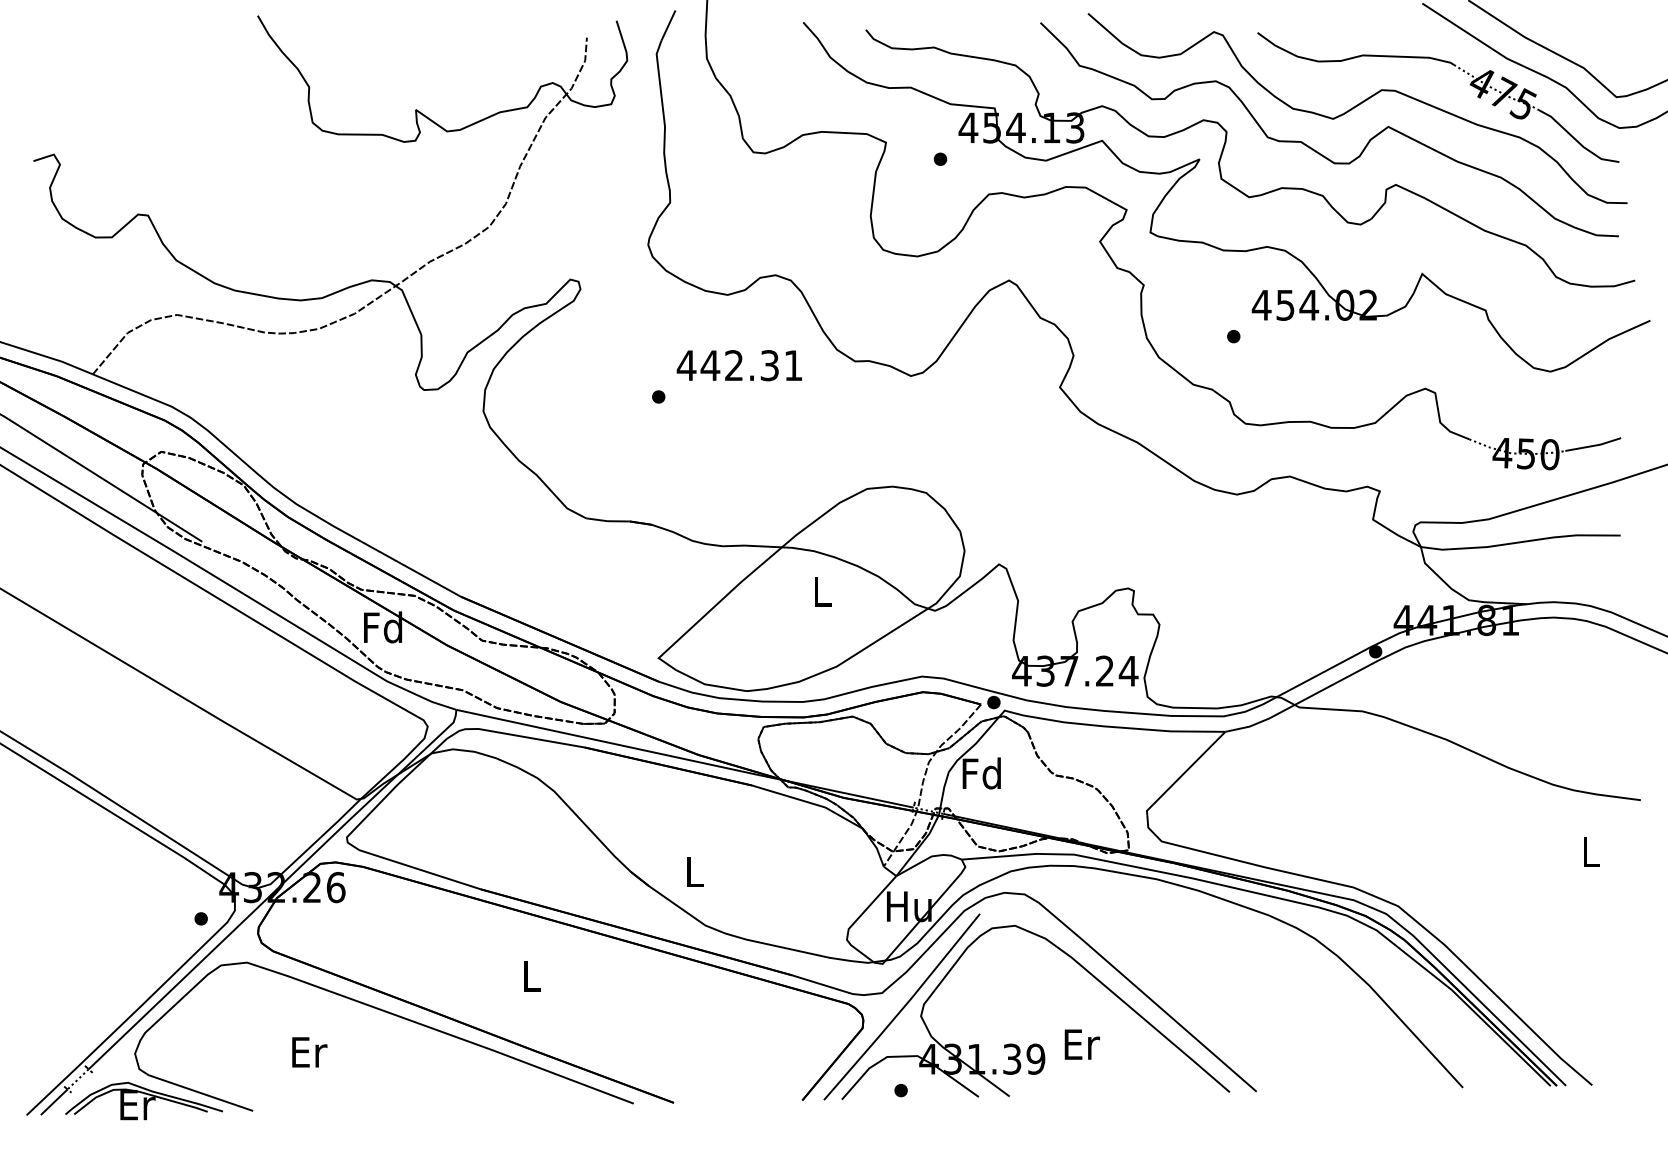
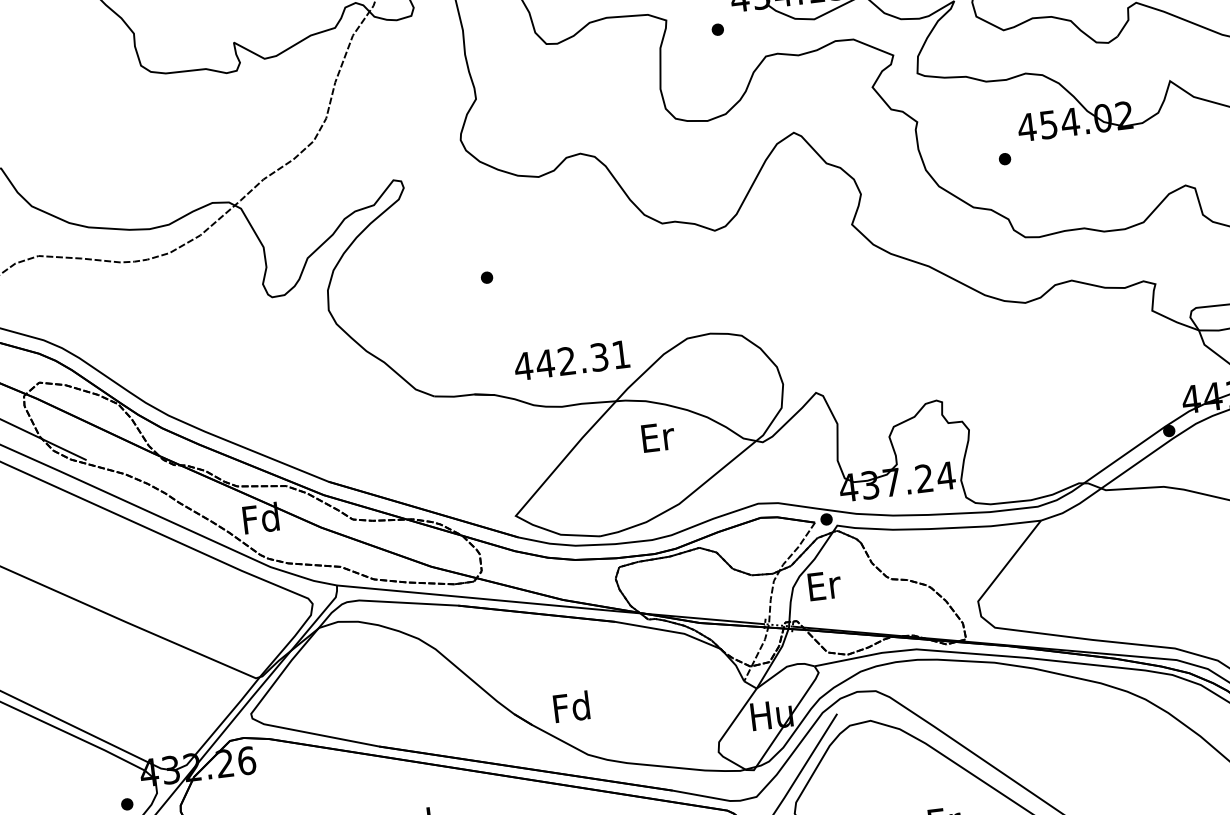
text: (738, 365) -> (570, 360), moved
text: (822, 591) -> (657, 437), L -> Er
text: (981, 773) -> (823, 585), Fd -> Er
text: (693, 871) -> (571, 706), L -> Fd

